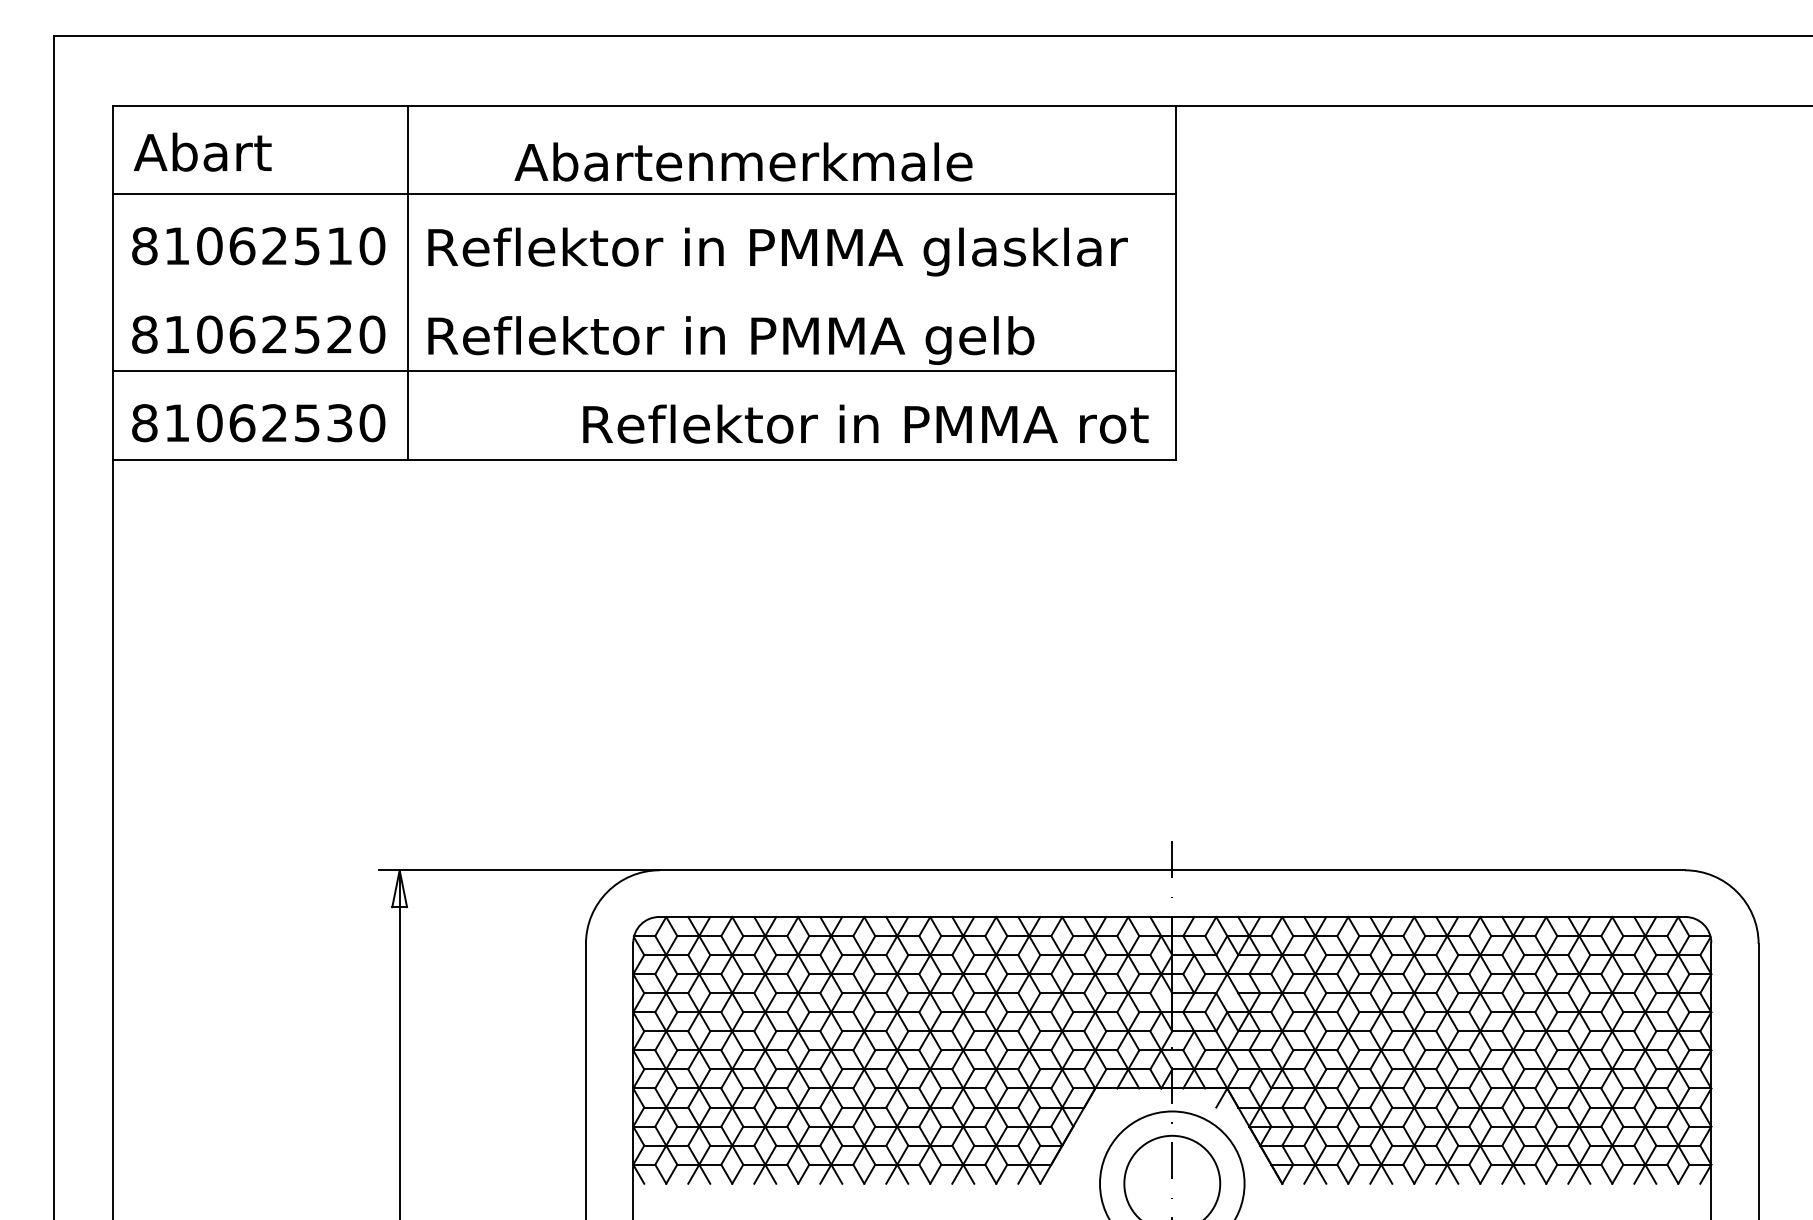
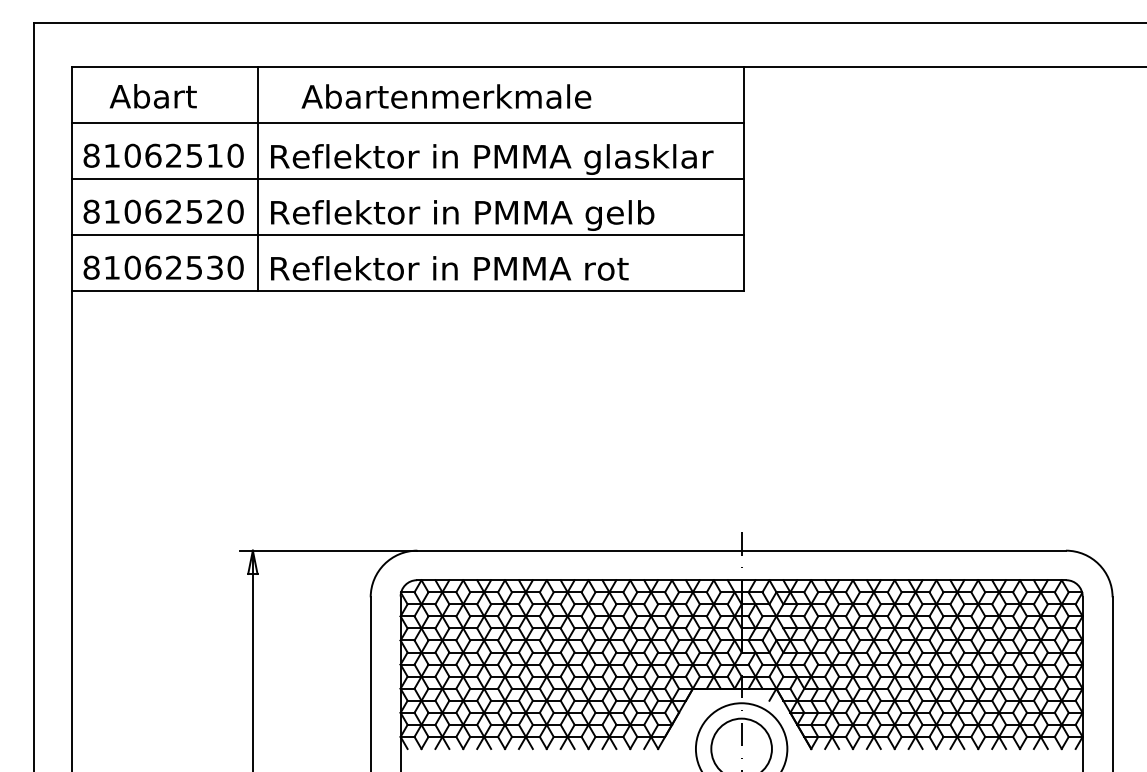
text: (201, 152) -> (152, 96), moved
text: (743, 161) -> (446, 96), moved
line: (644, 282) -> (407, 178), added
text: (865, 424) -> (449, 268), moved

